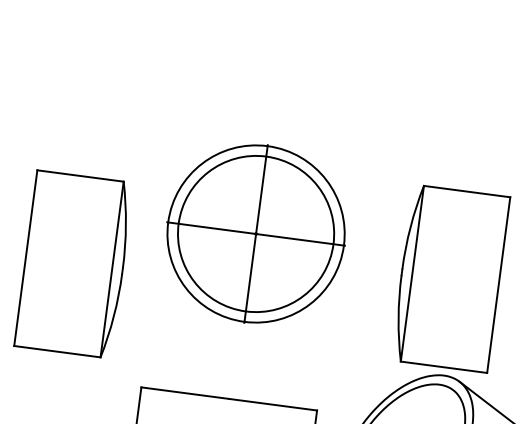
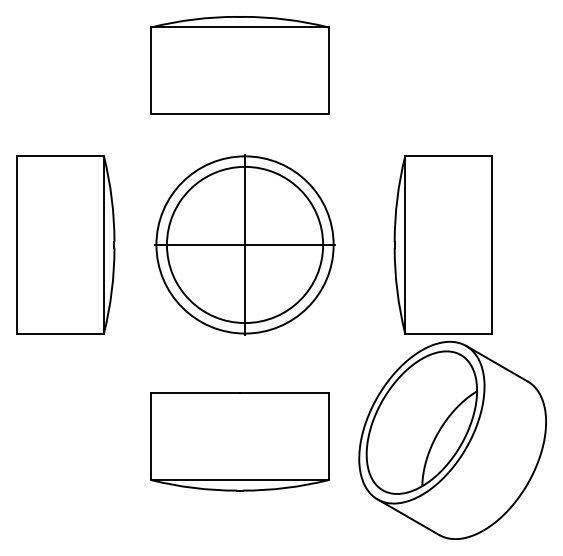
part: (271, 74) -> (239, 65), added
part: (255, 233) -> (244, 244), moved
part: (74, 264) -> (65, 244), moved

